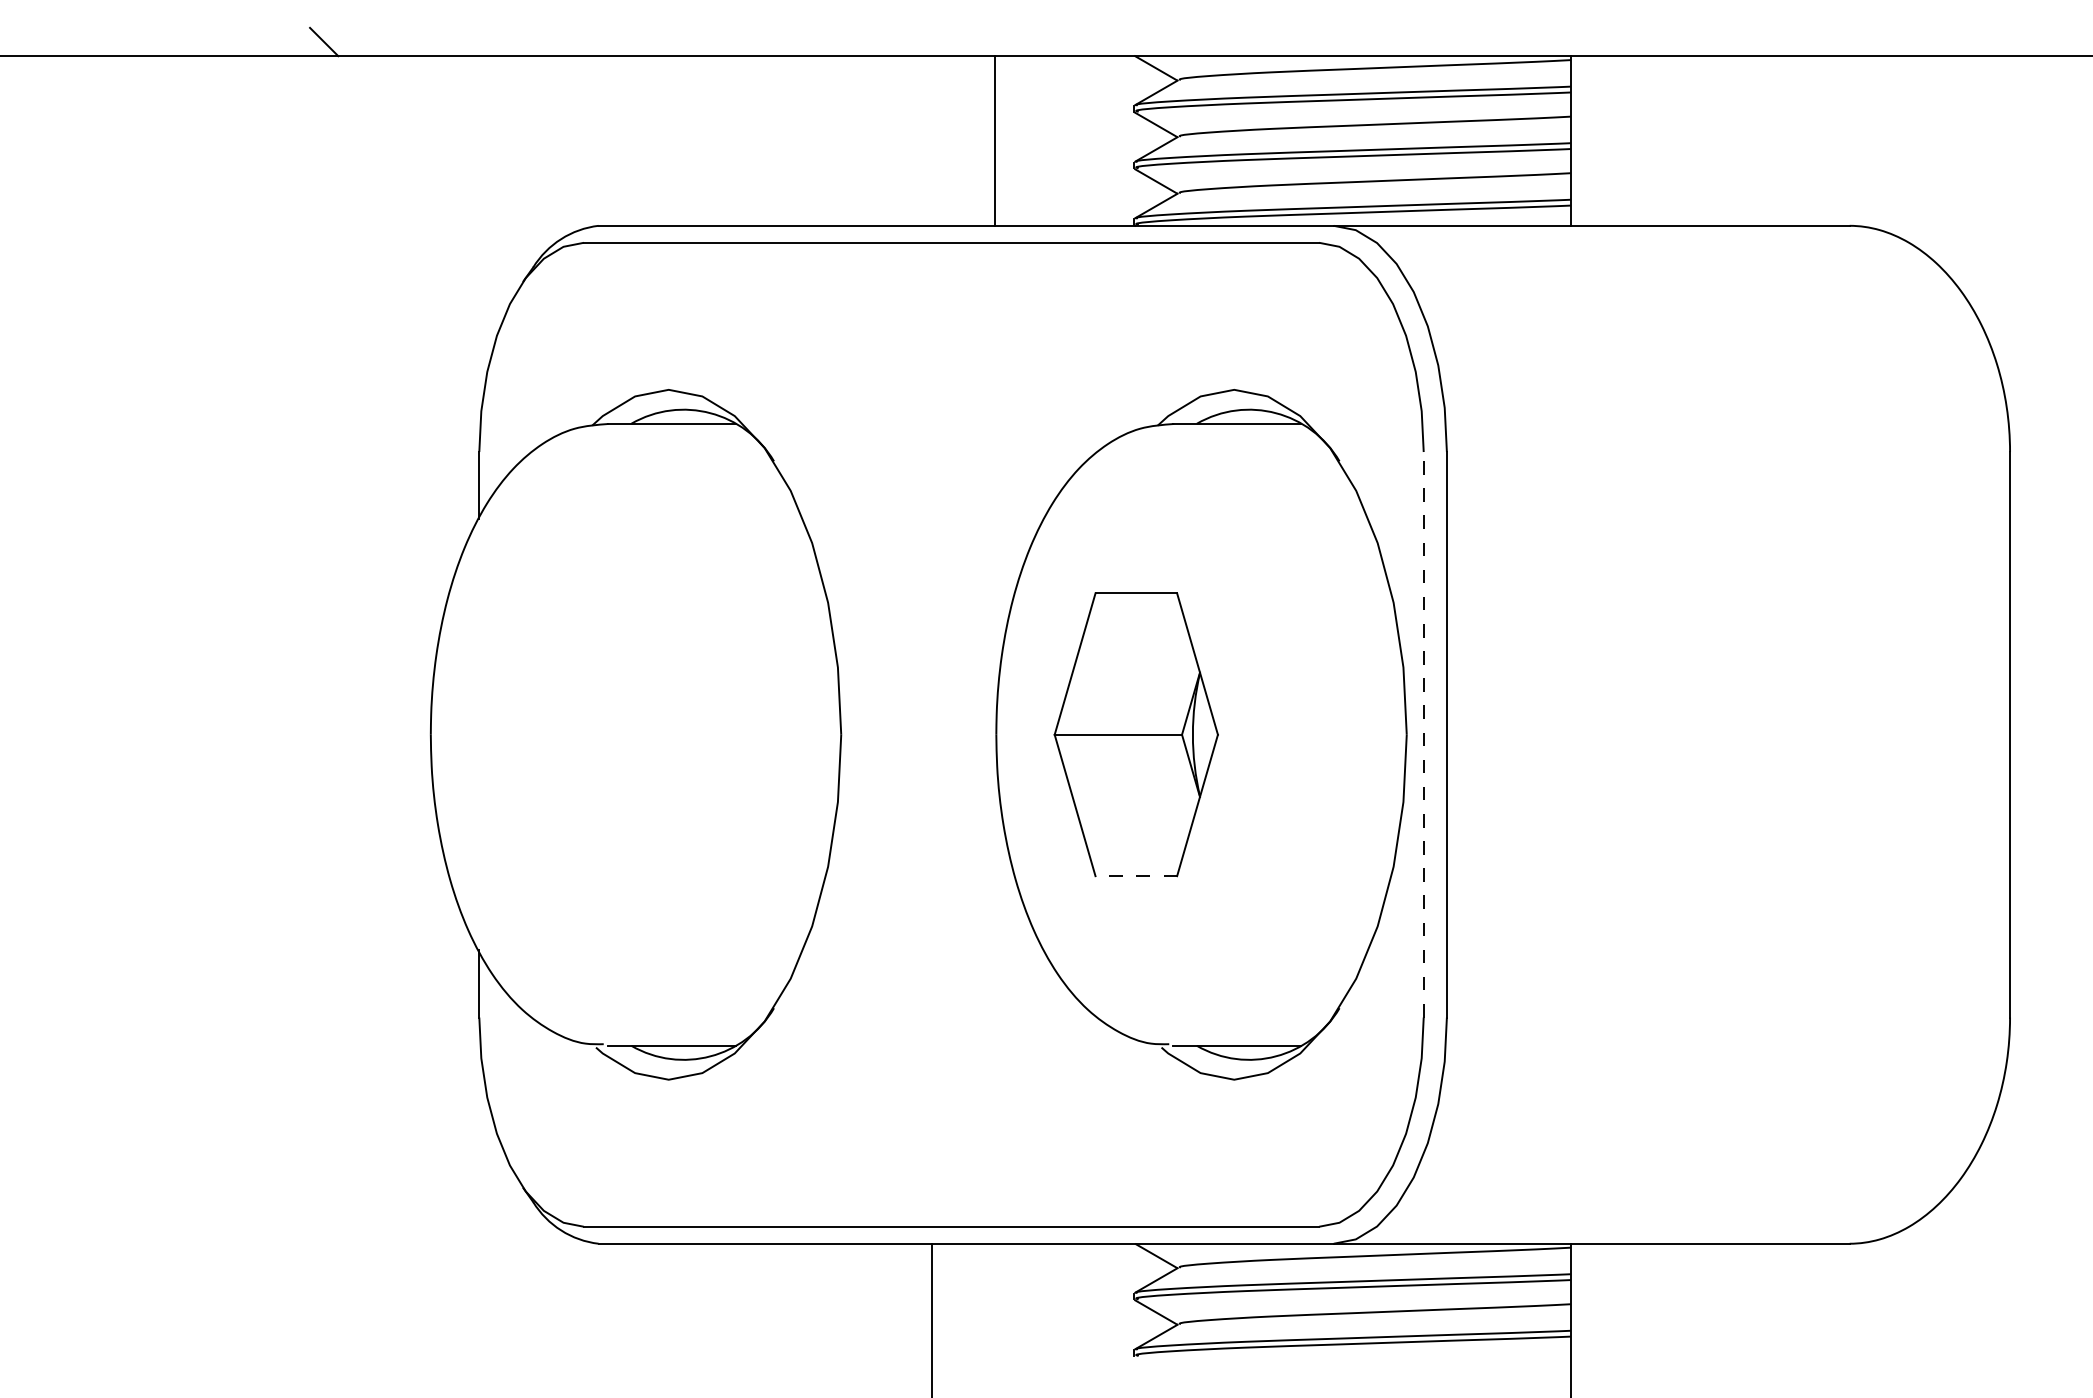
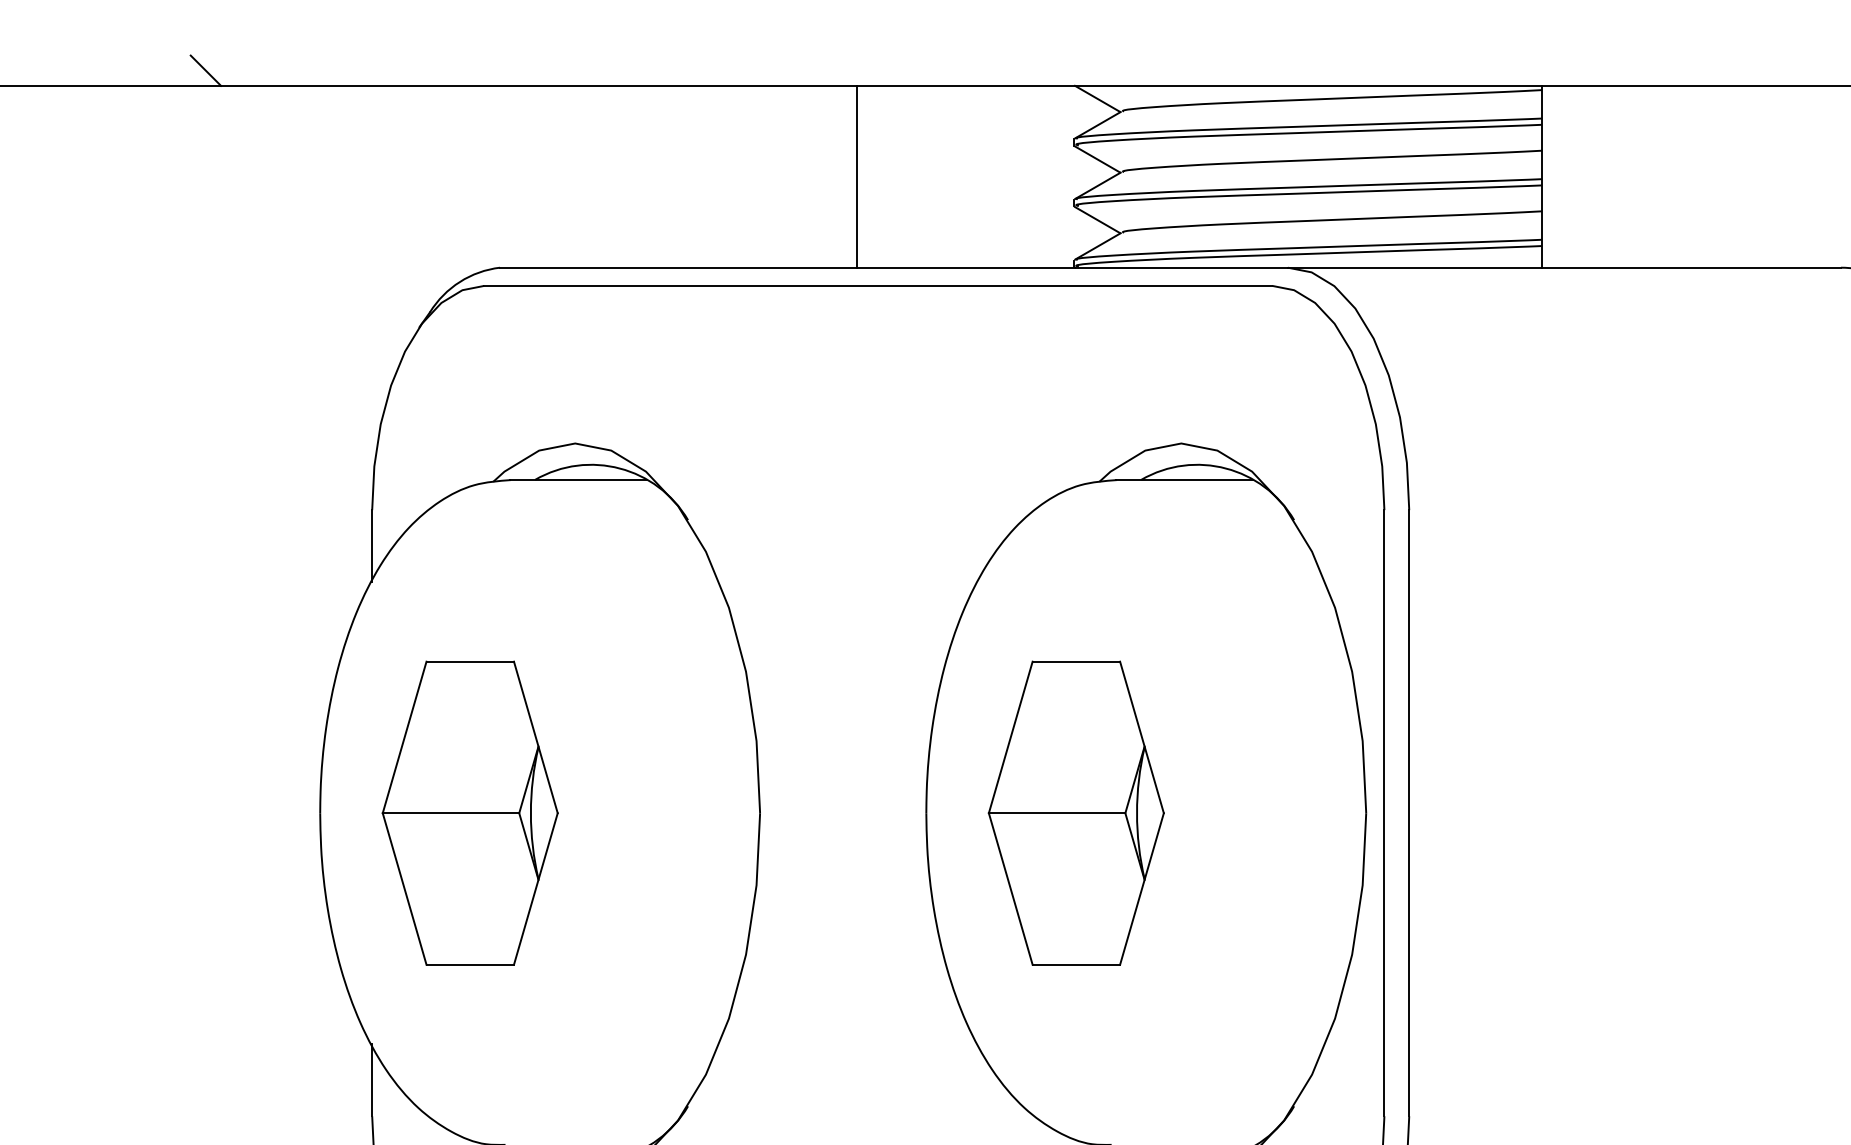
line: (994, 140) -> (856, 176), moved
part: (570, 734) -> (469, 812), added
line: (1423, 734) -> (1384, 812), dashed -> solid
line: (1136, 876) -> (1076, 965), dashed -> solid

